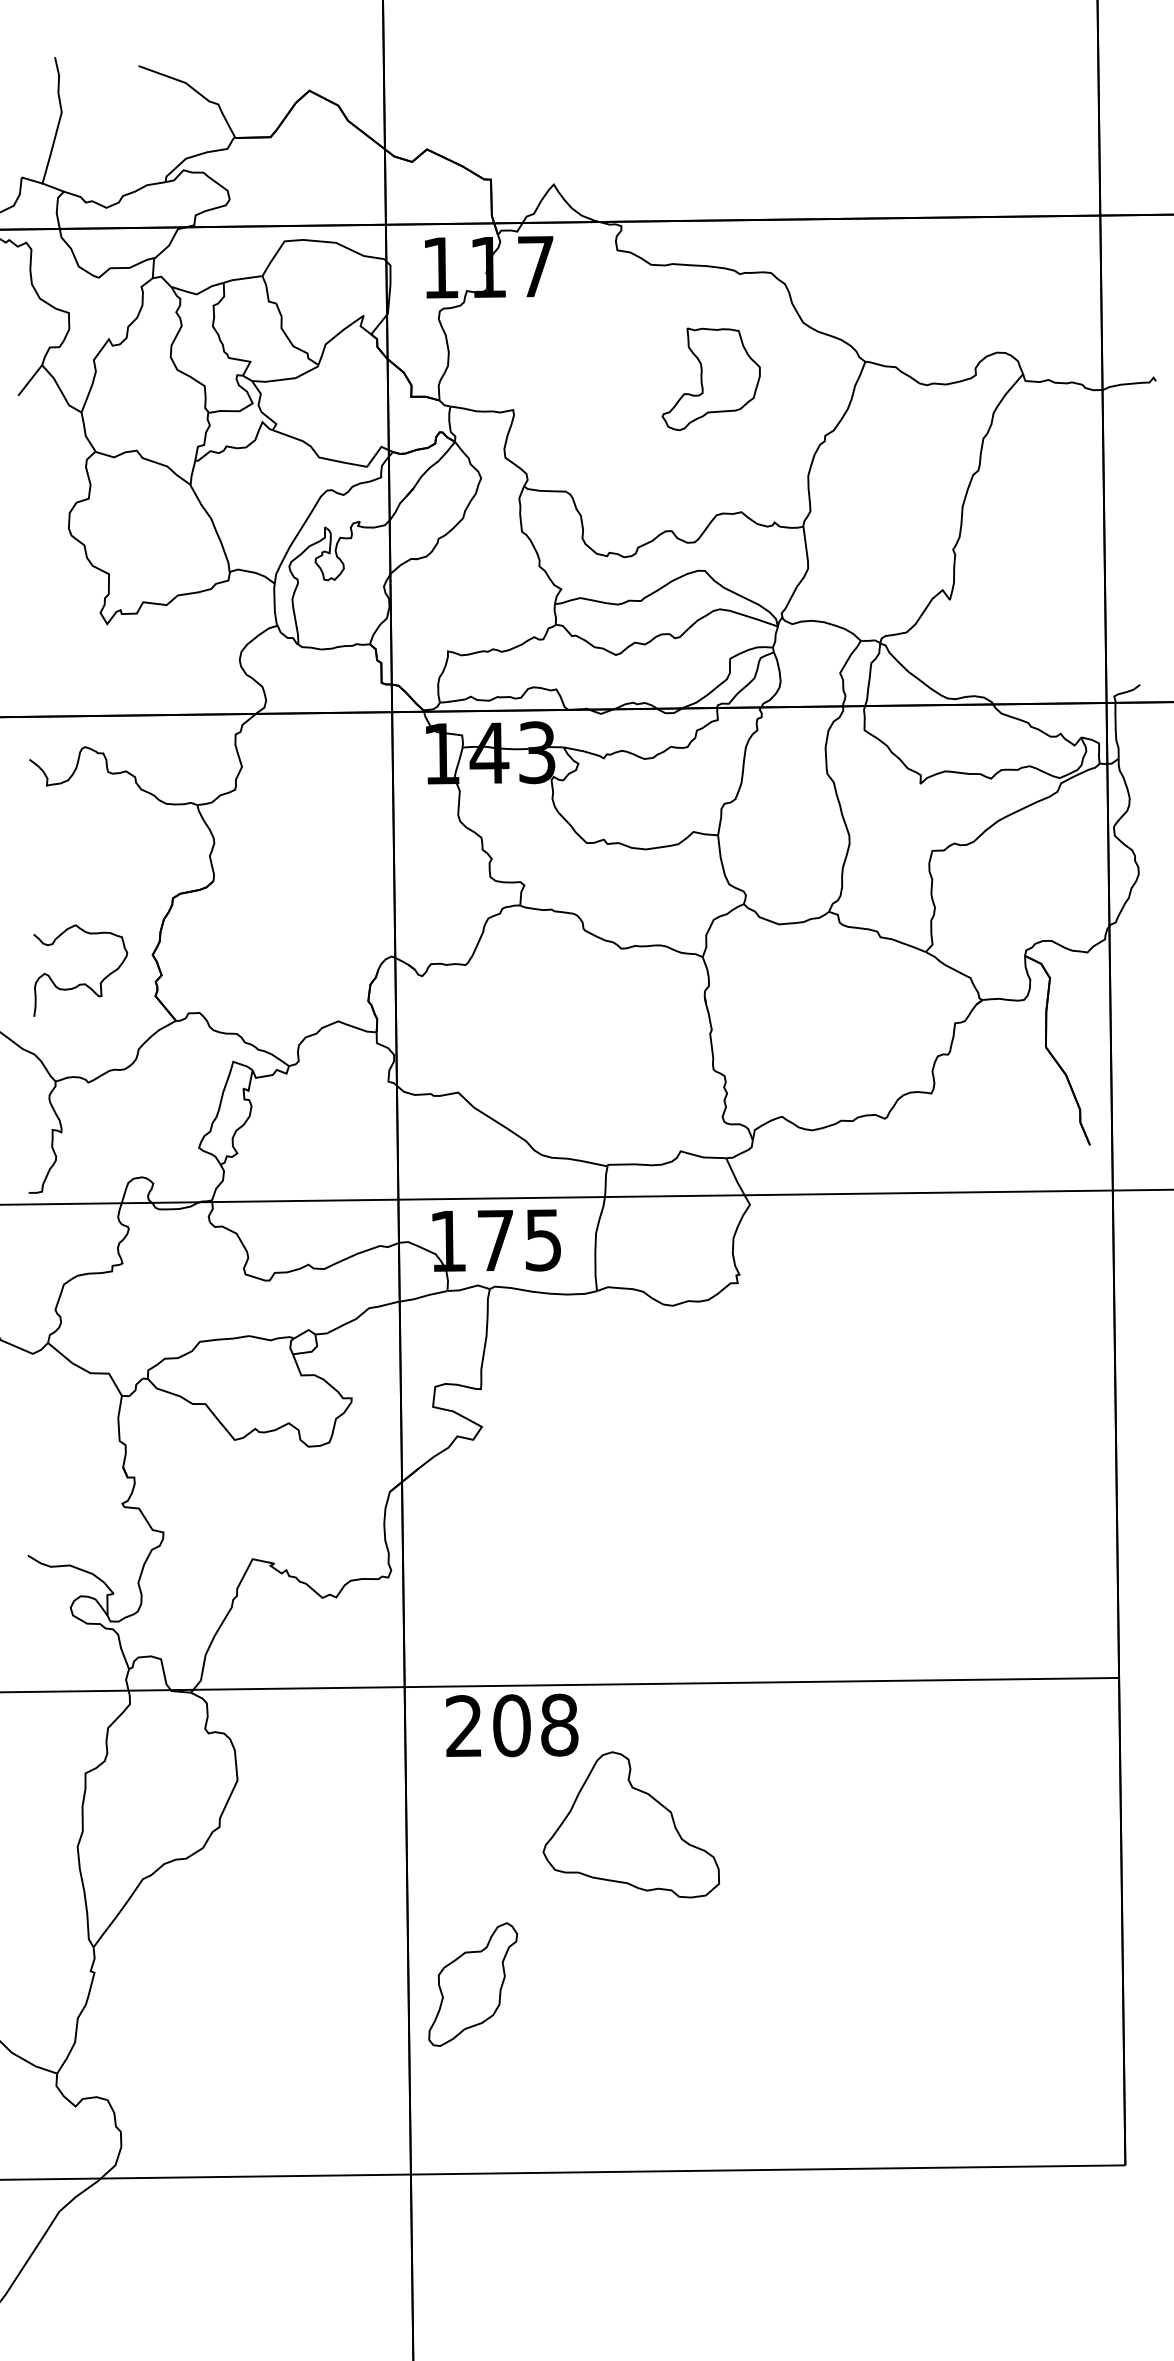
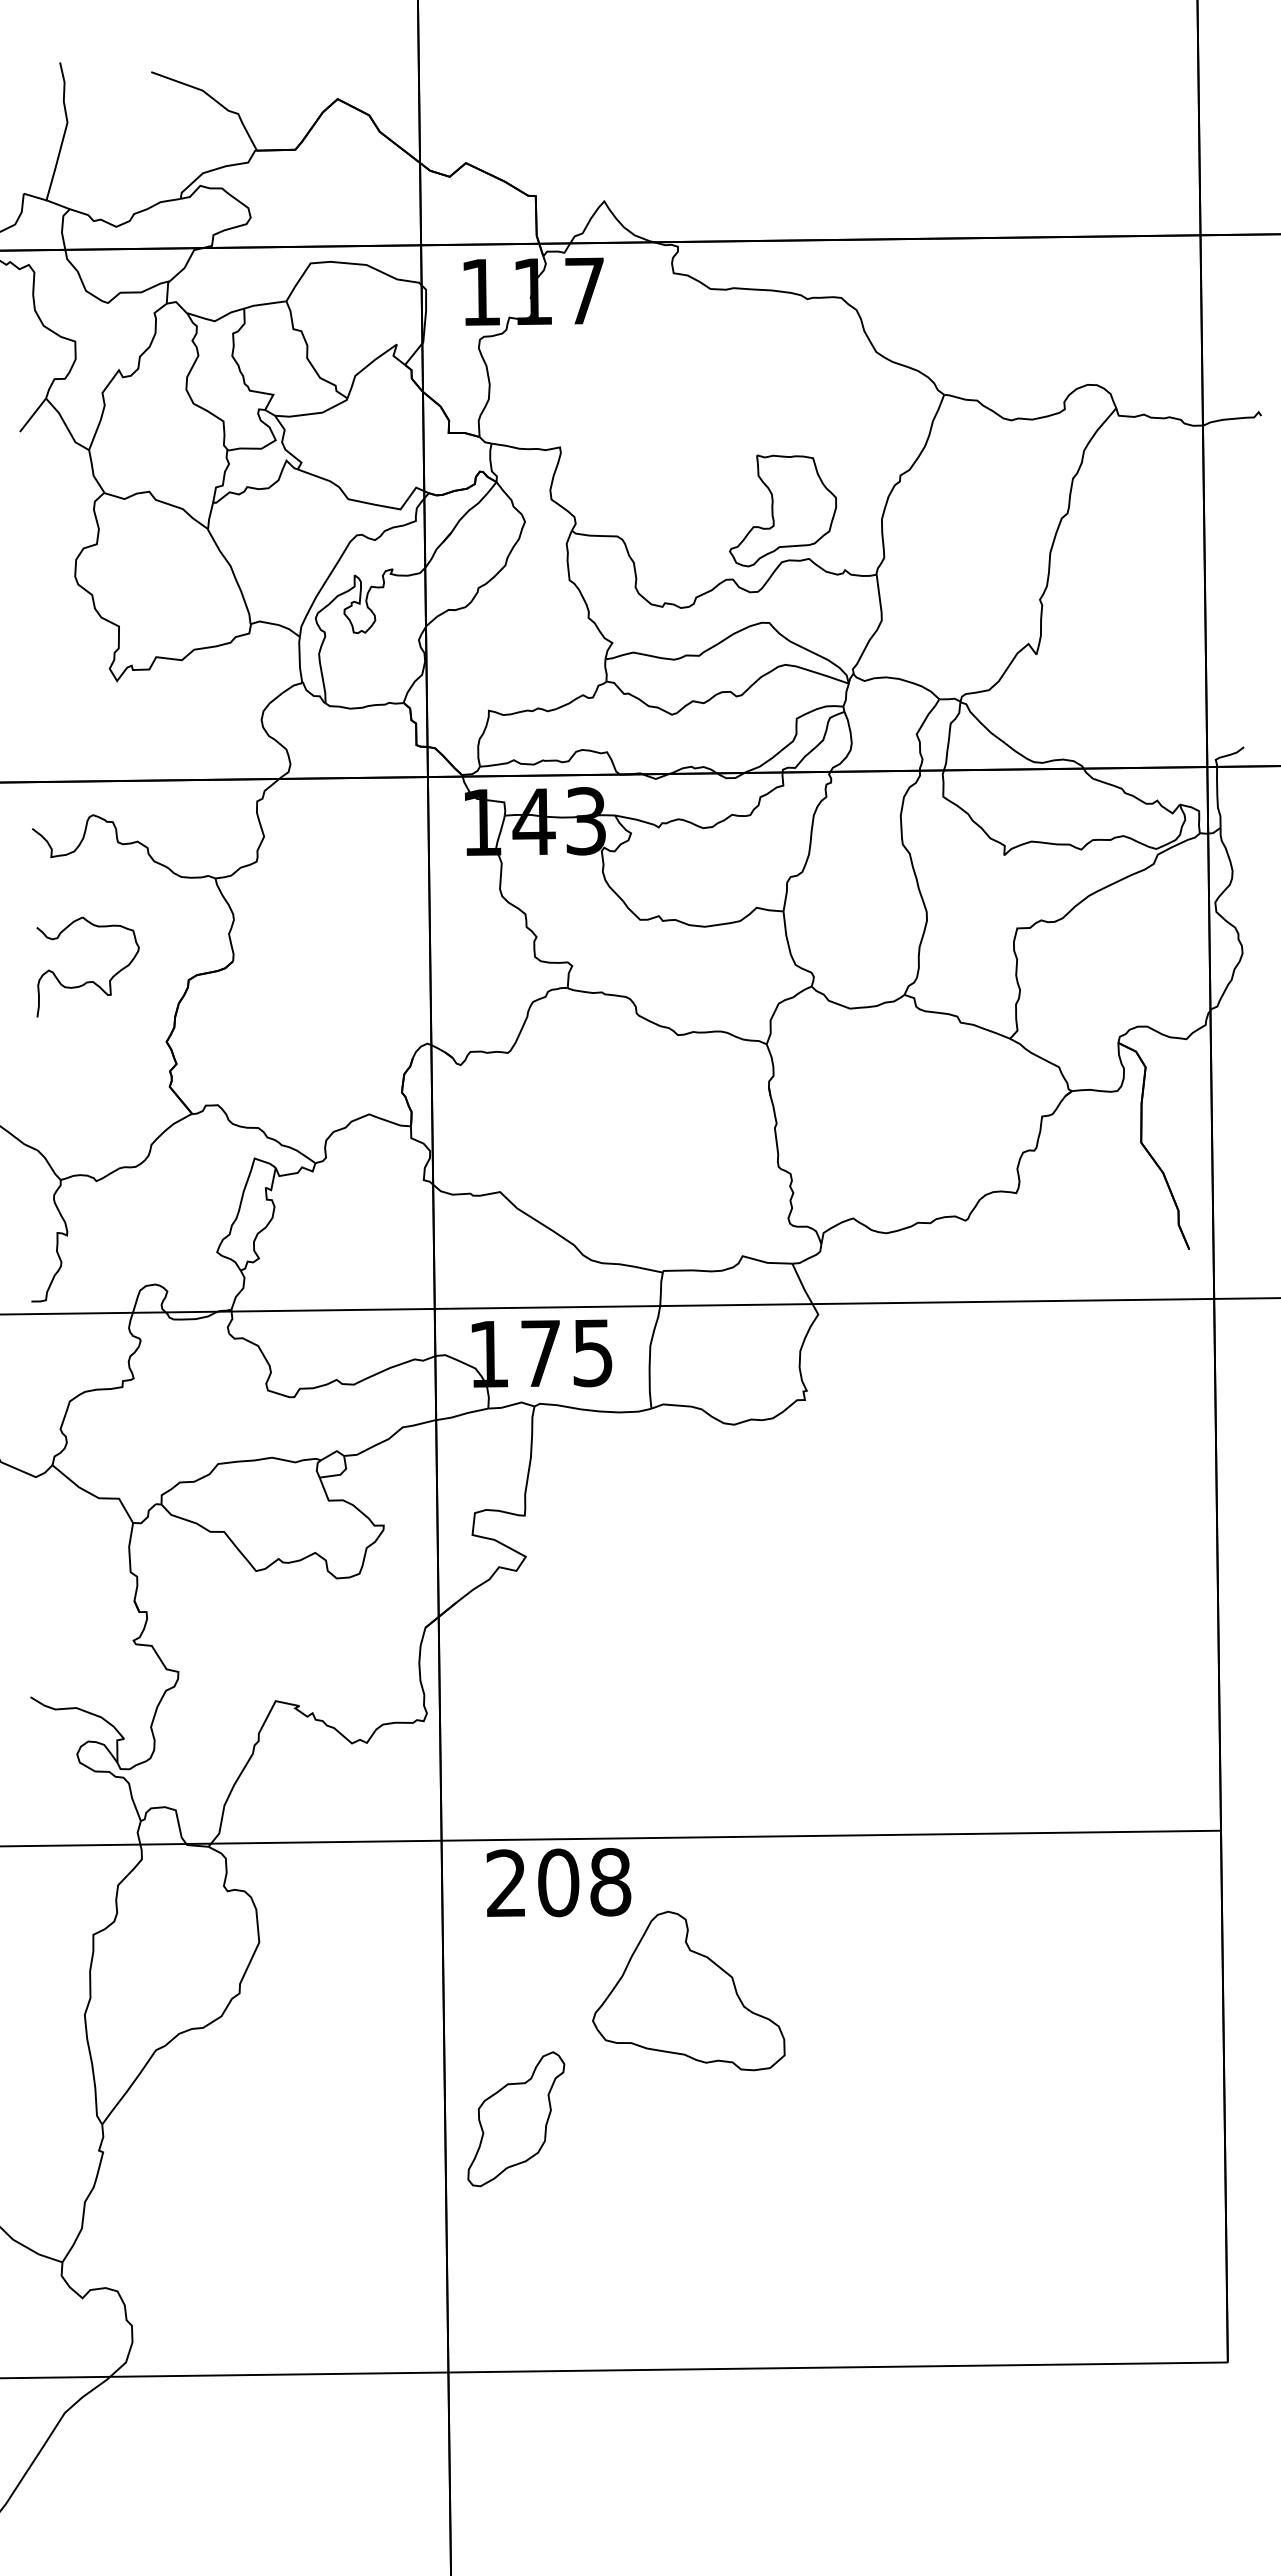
part: (710, 378) -> (782, 510), moved
part: (80, 983) -> (87, 981), moved
part: (473, 1984) -> (516, 2119), moved

